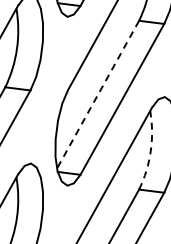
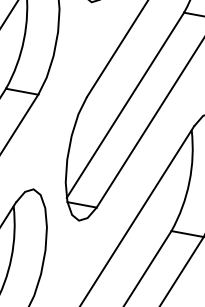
line: (98, 94) -> (126, 105), dashed -> solid
arc: (150, 151) -> (189, 182), dashed -> solid

